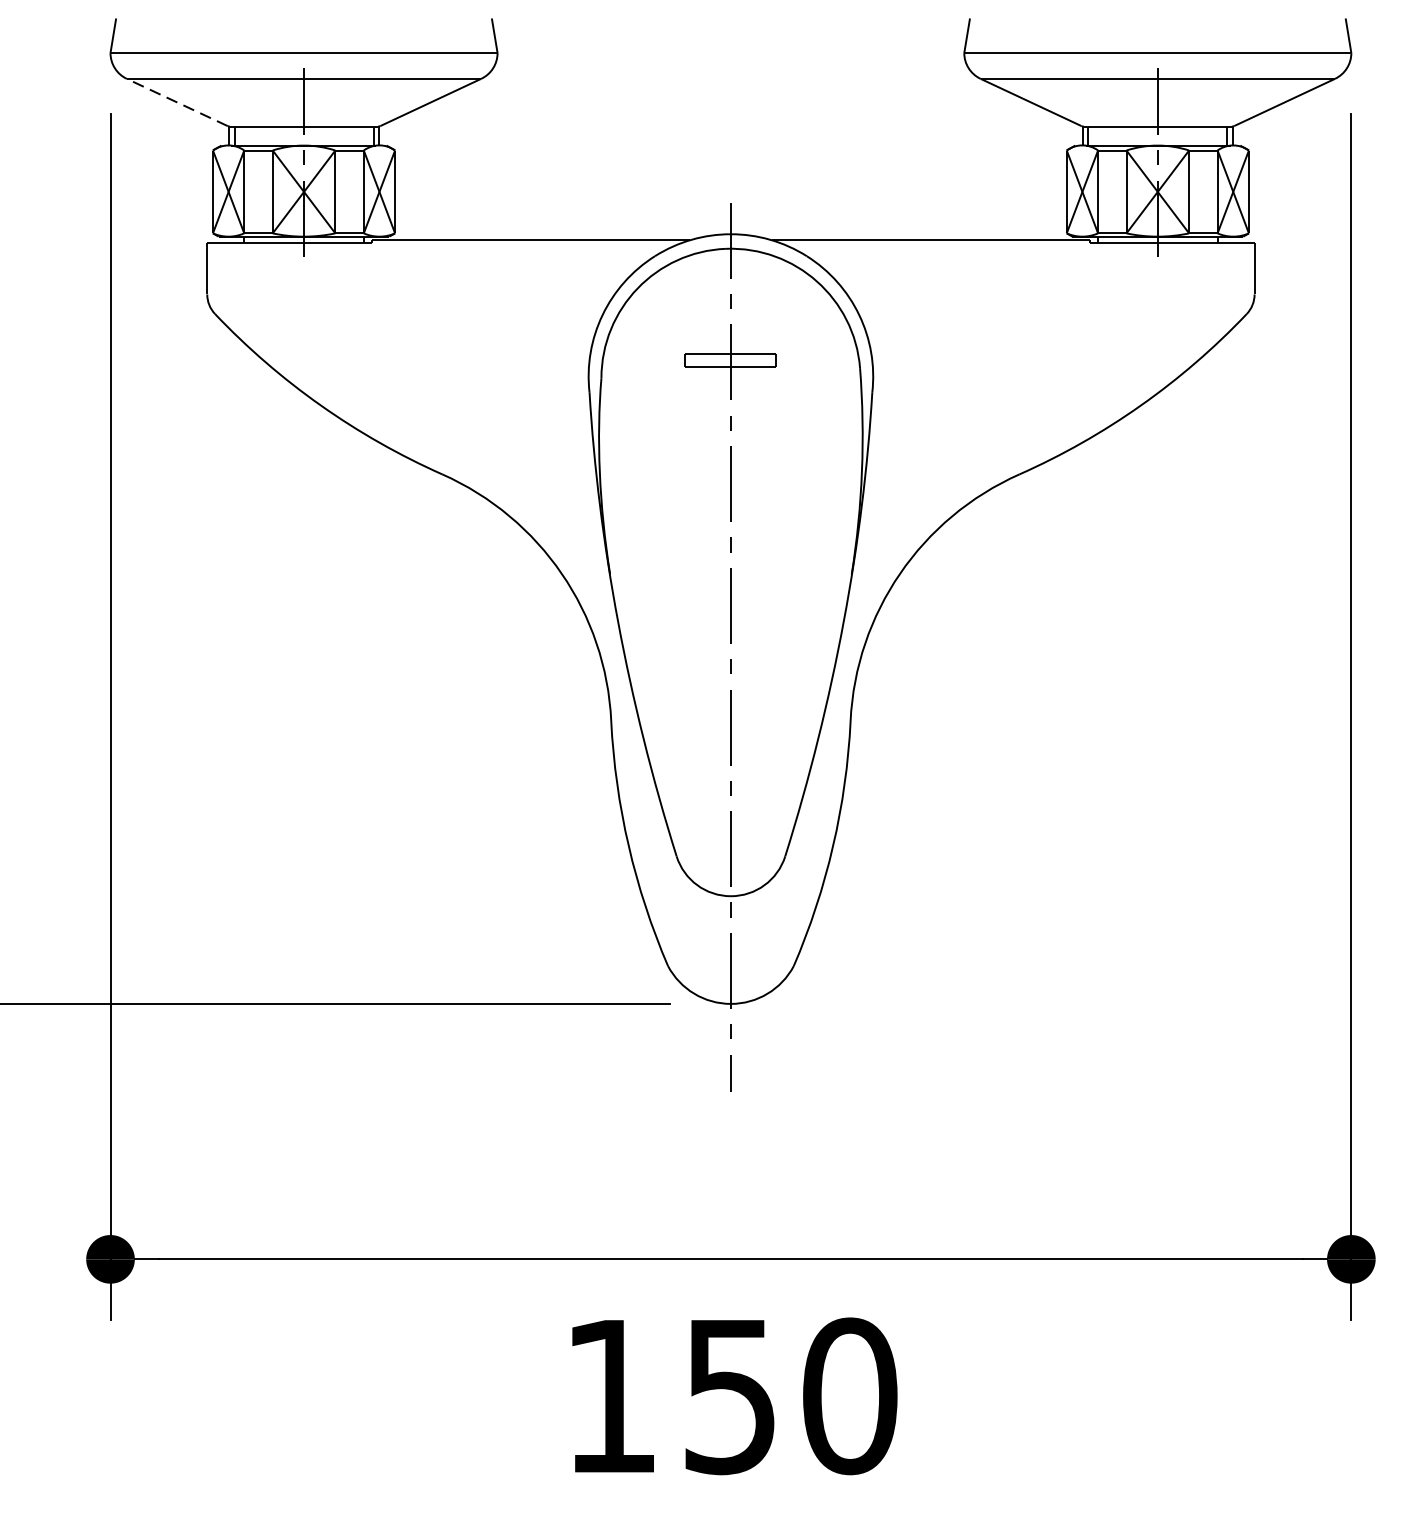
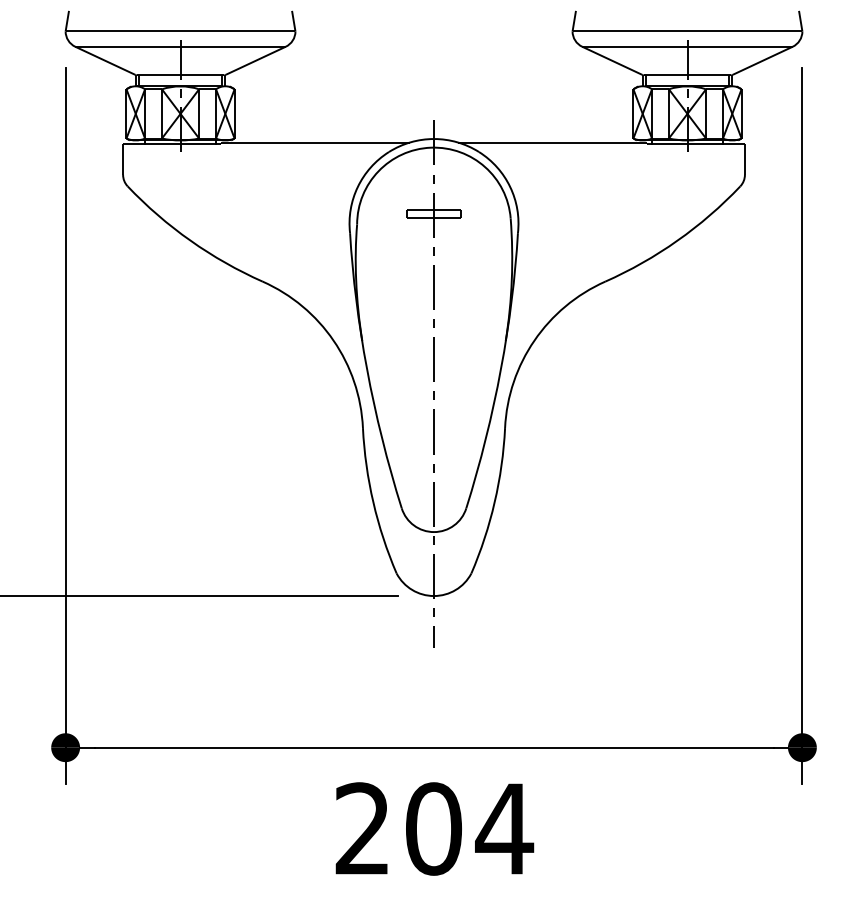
line: (175, 101) -> (104, 60), dashed -> solid
text: (731, 1395) -> (434, 828), 150 -> 204

